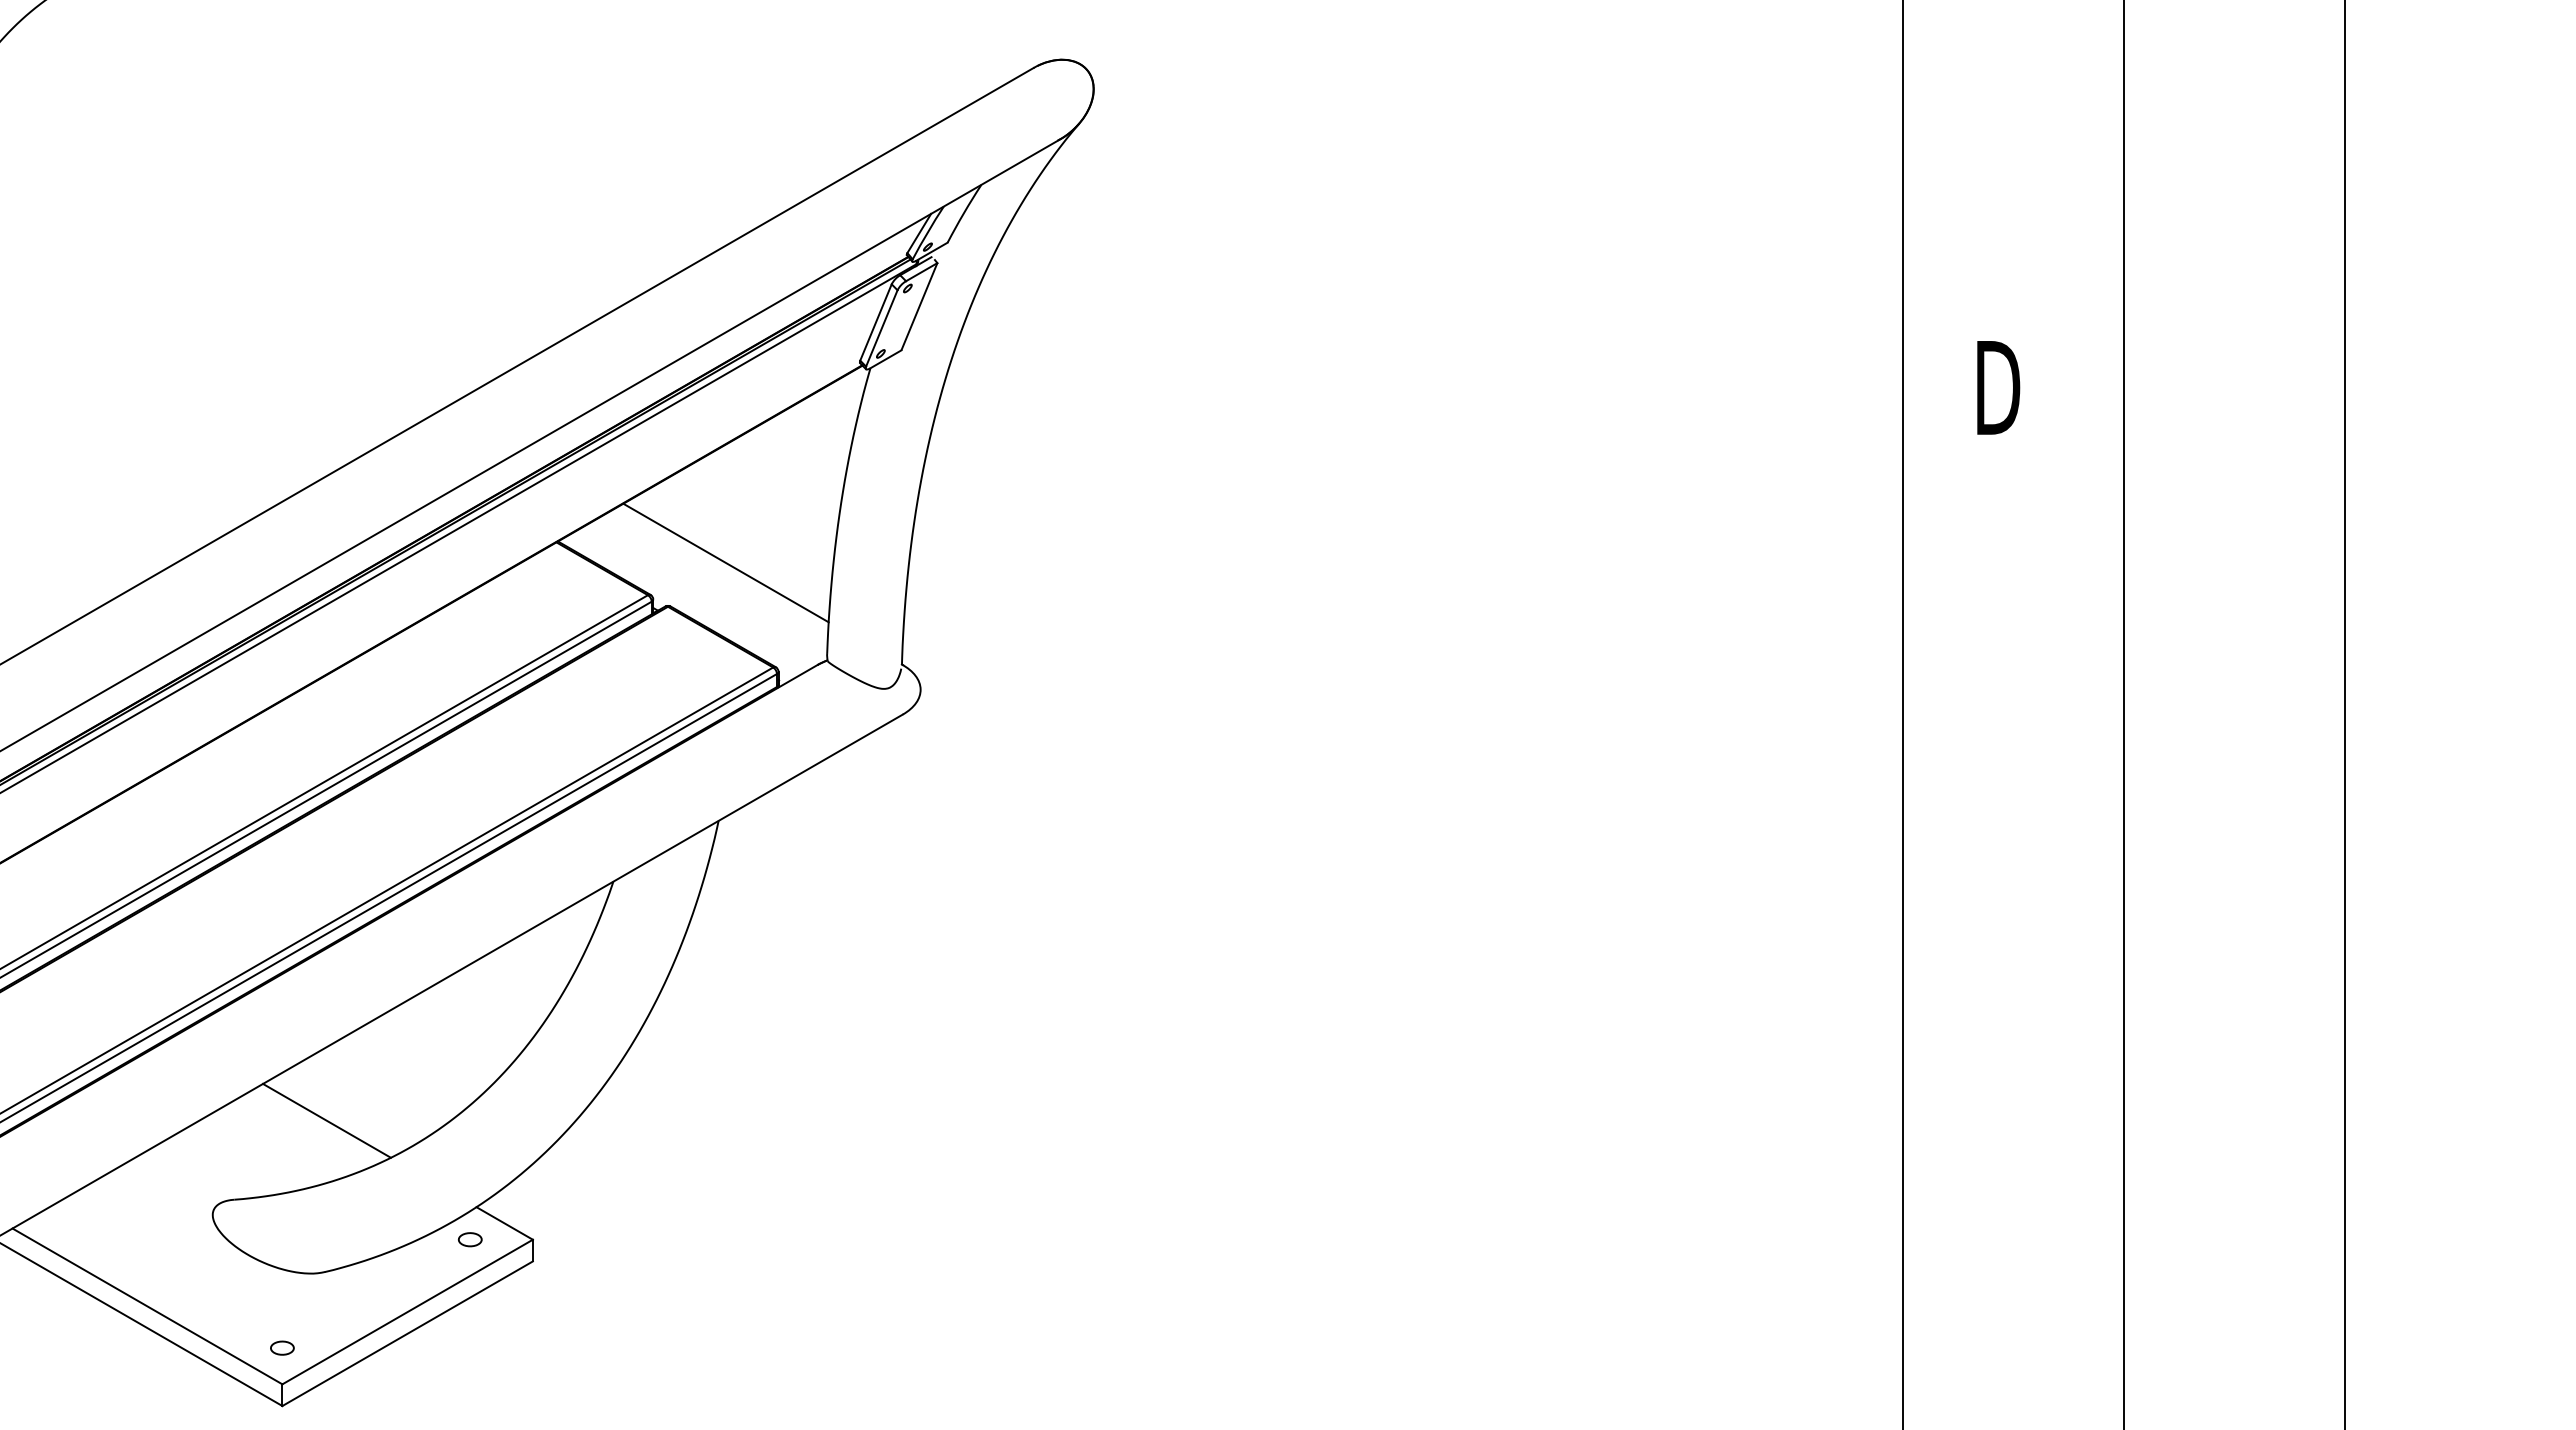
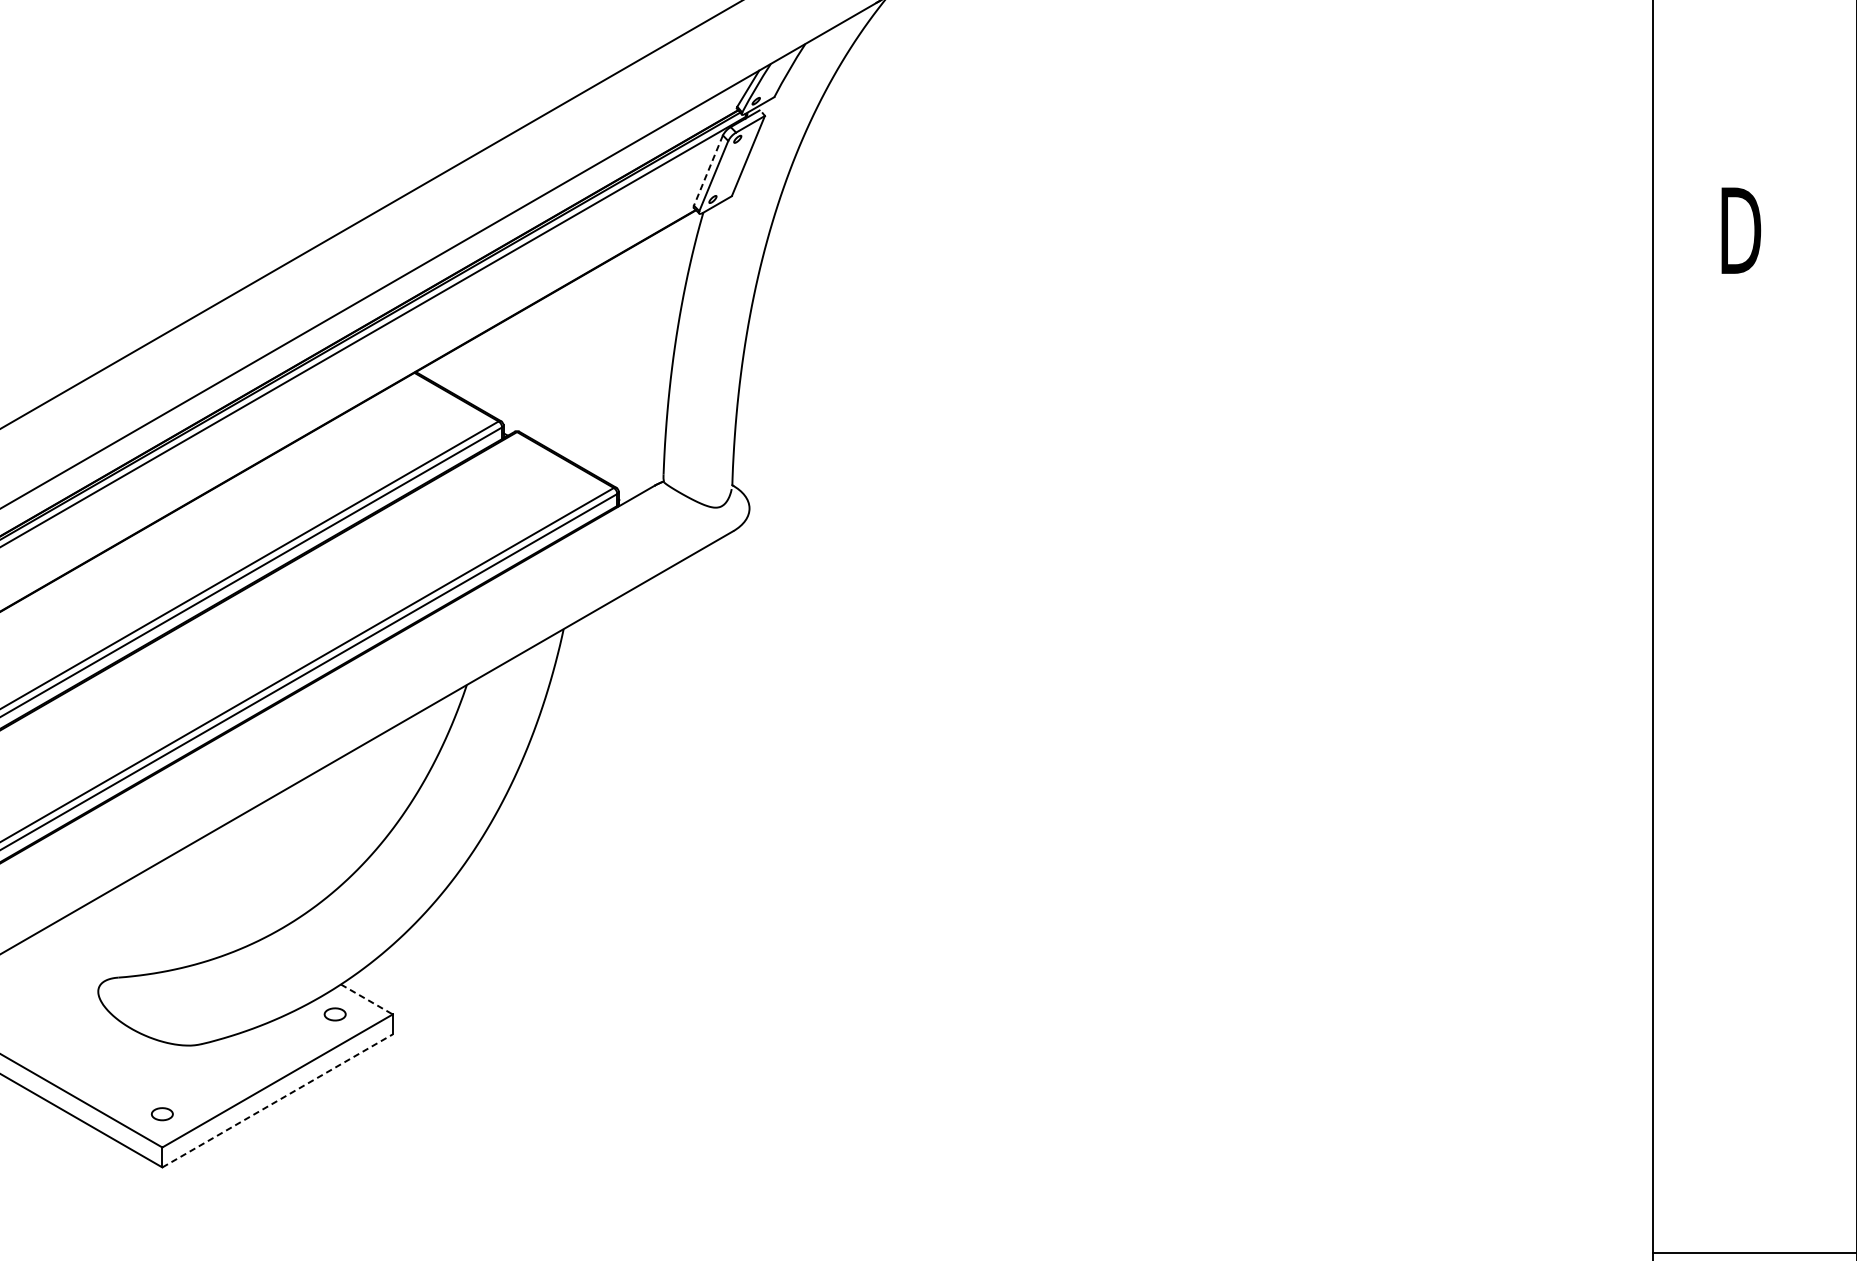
line: (875, 322) -> (708, 170), solid -> dashed
line: (725, 562) -> (570, 391), removed
line: (326, 1120) -> (202, 904), removed
line: (504, 1223) -> (366, 999), solid -> dashed
line: (407, 1333) -> (277, 1100), solid -> dashed

